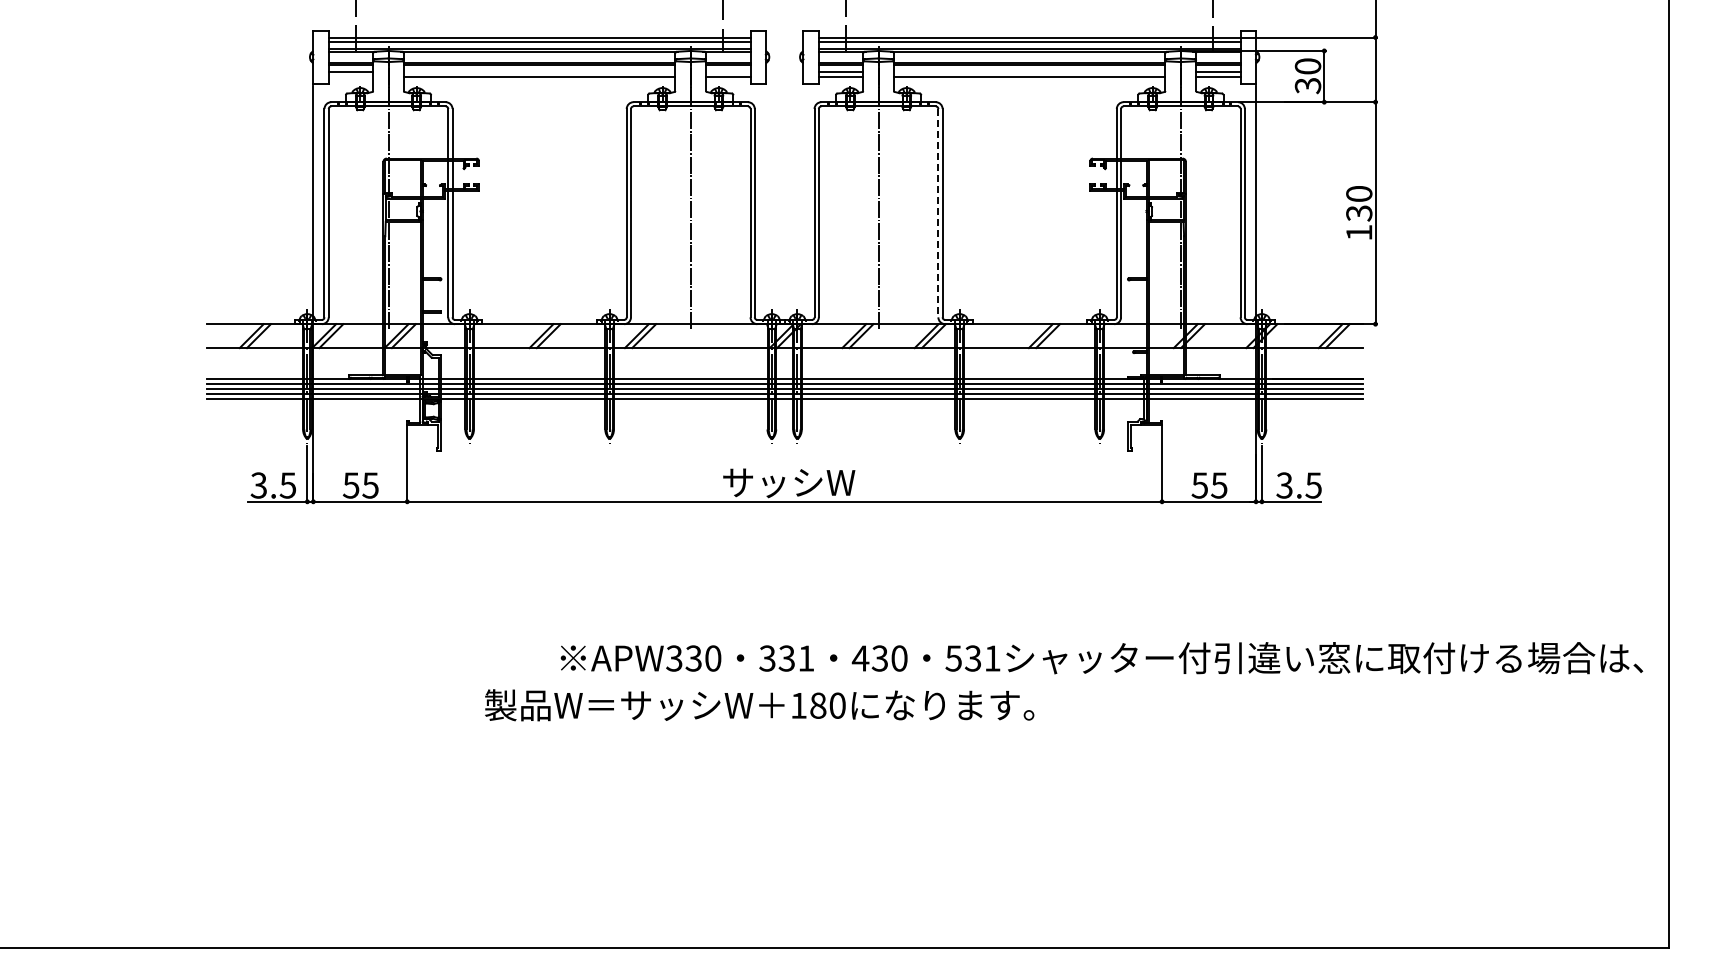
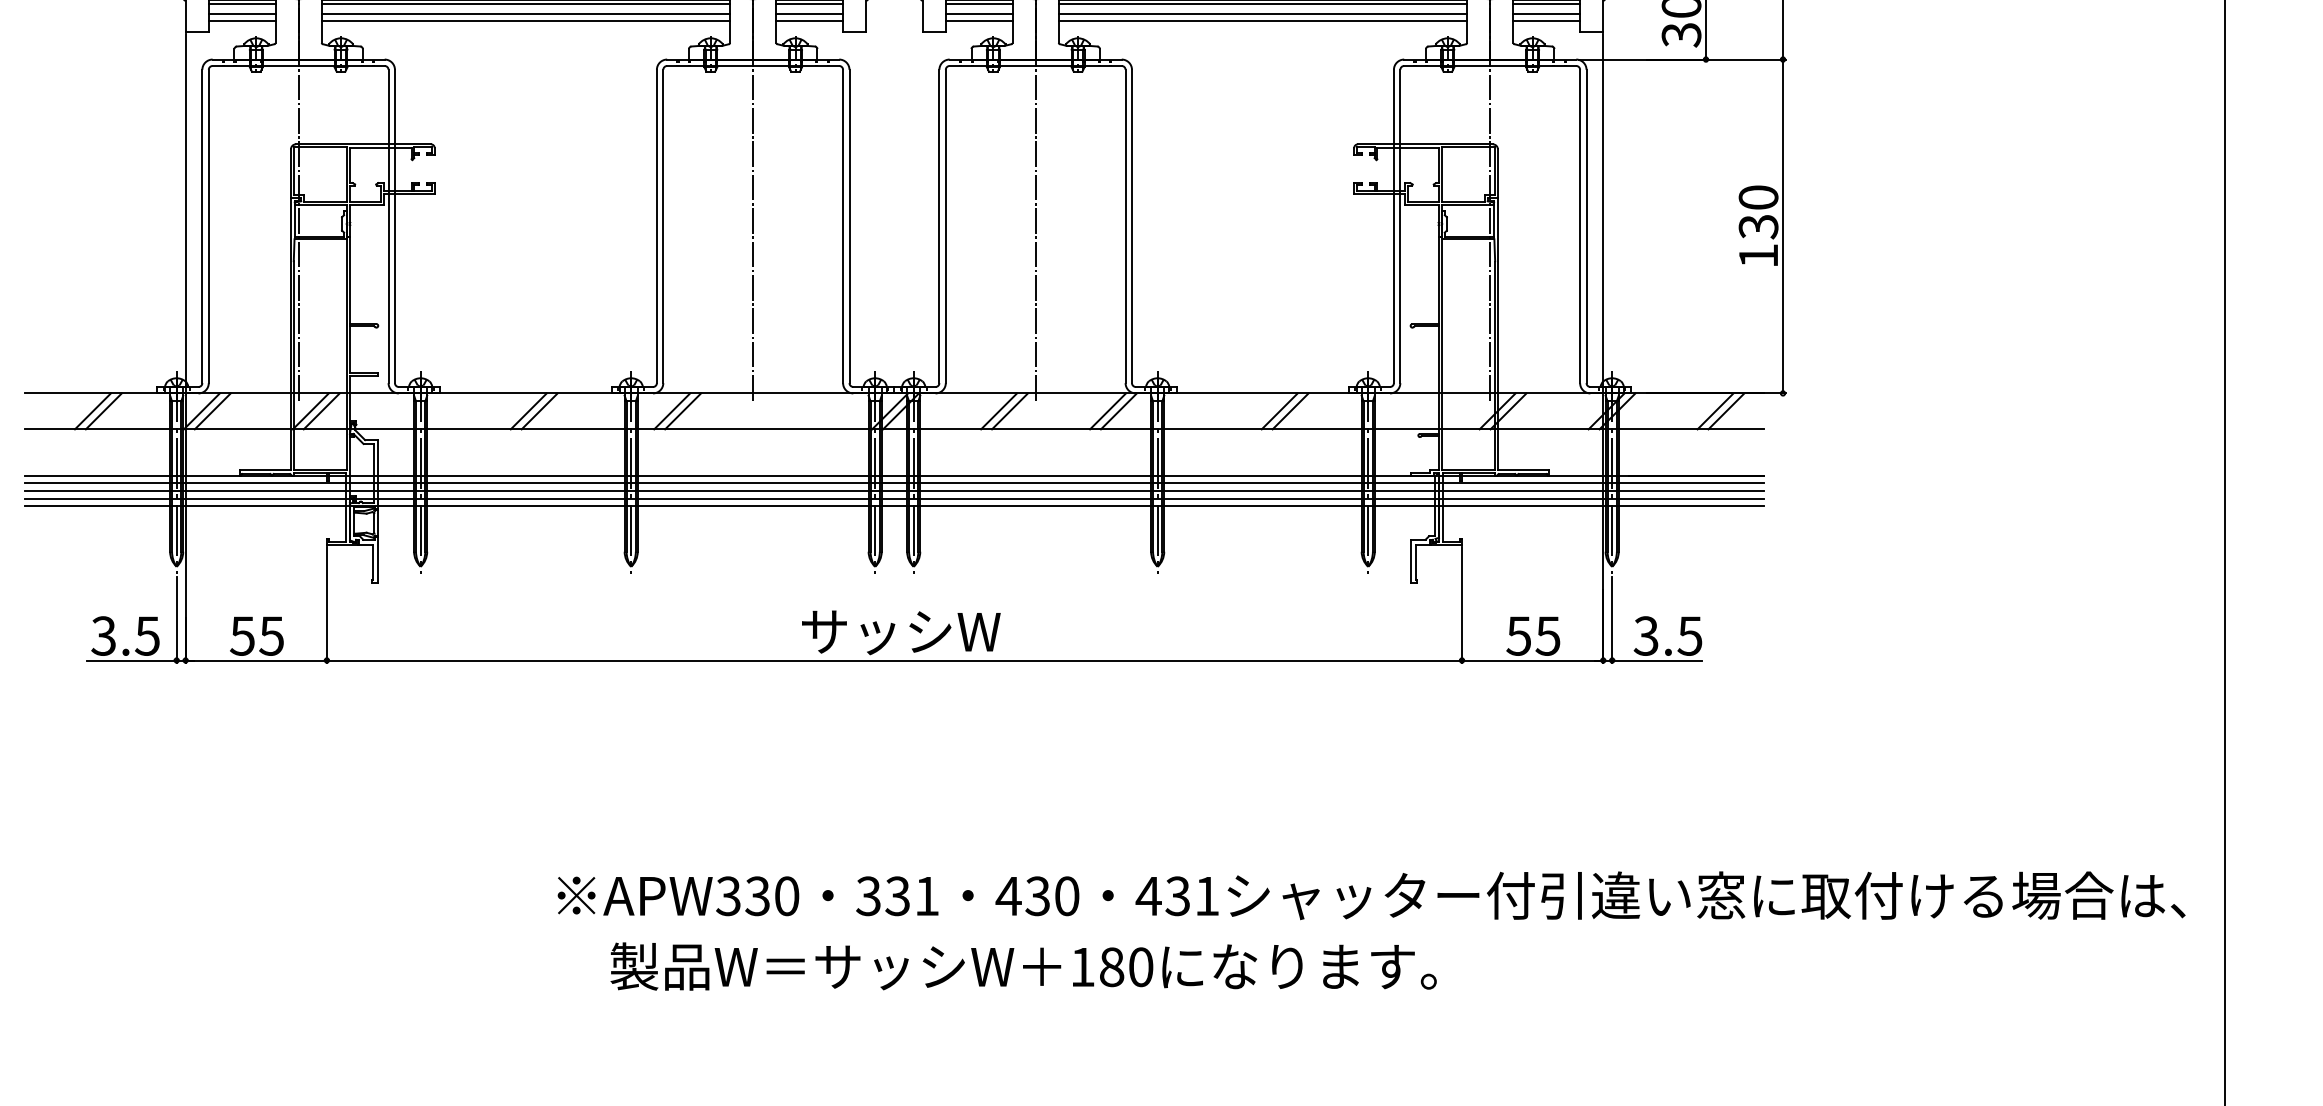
line: (539, 71) -> (525, 13), added
line: (728, 71) -> (809, 13), added
line: (1029, 71) -> (1262, 13), added
line: (350, 76) -> (241, 20), added
line: (938, 213) -> (1125, 226), dashed -> solid
text: (953, 658) -> (1148, 896), 531 -> 431
text: (759, 705) -> (1023, 966), moved

